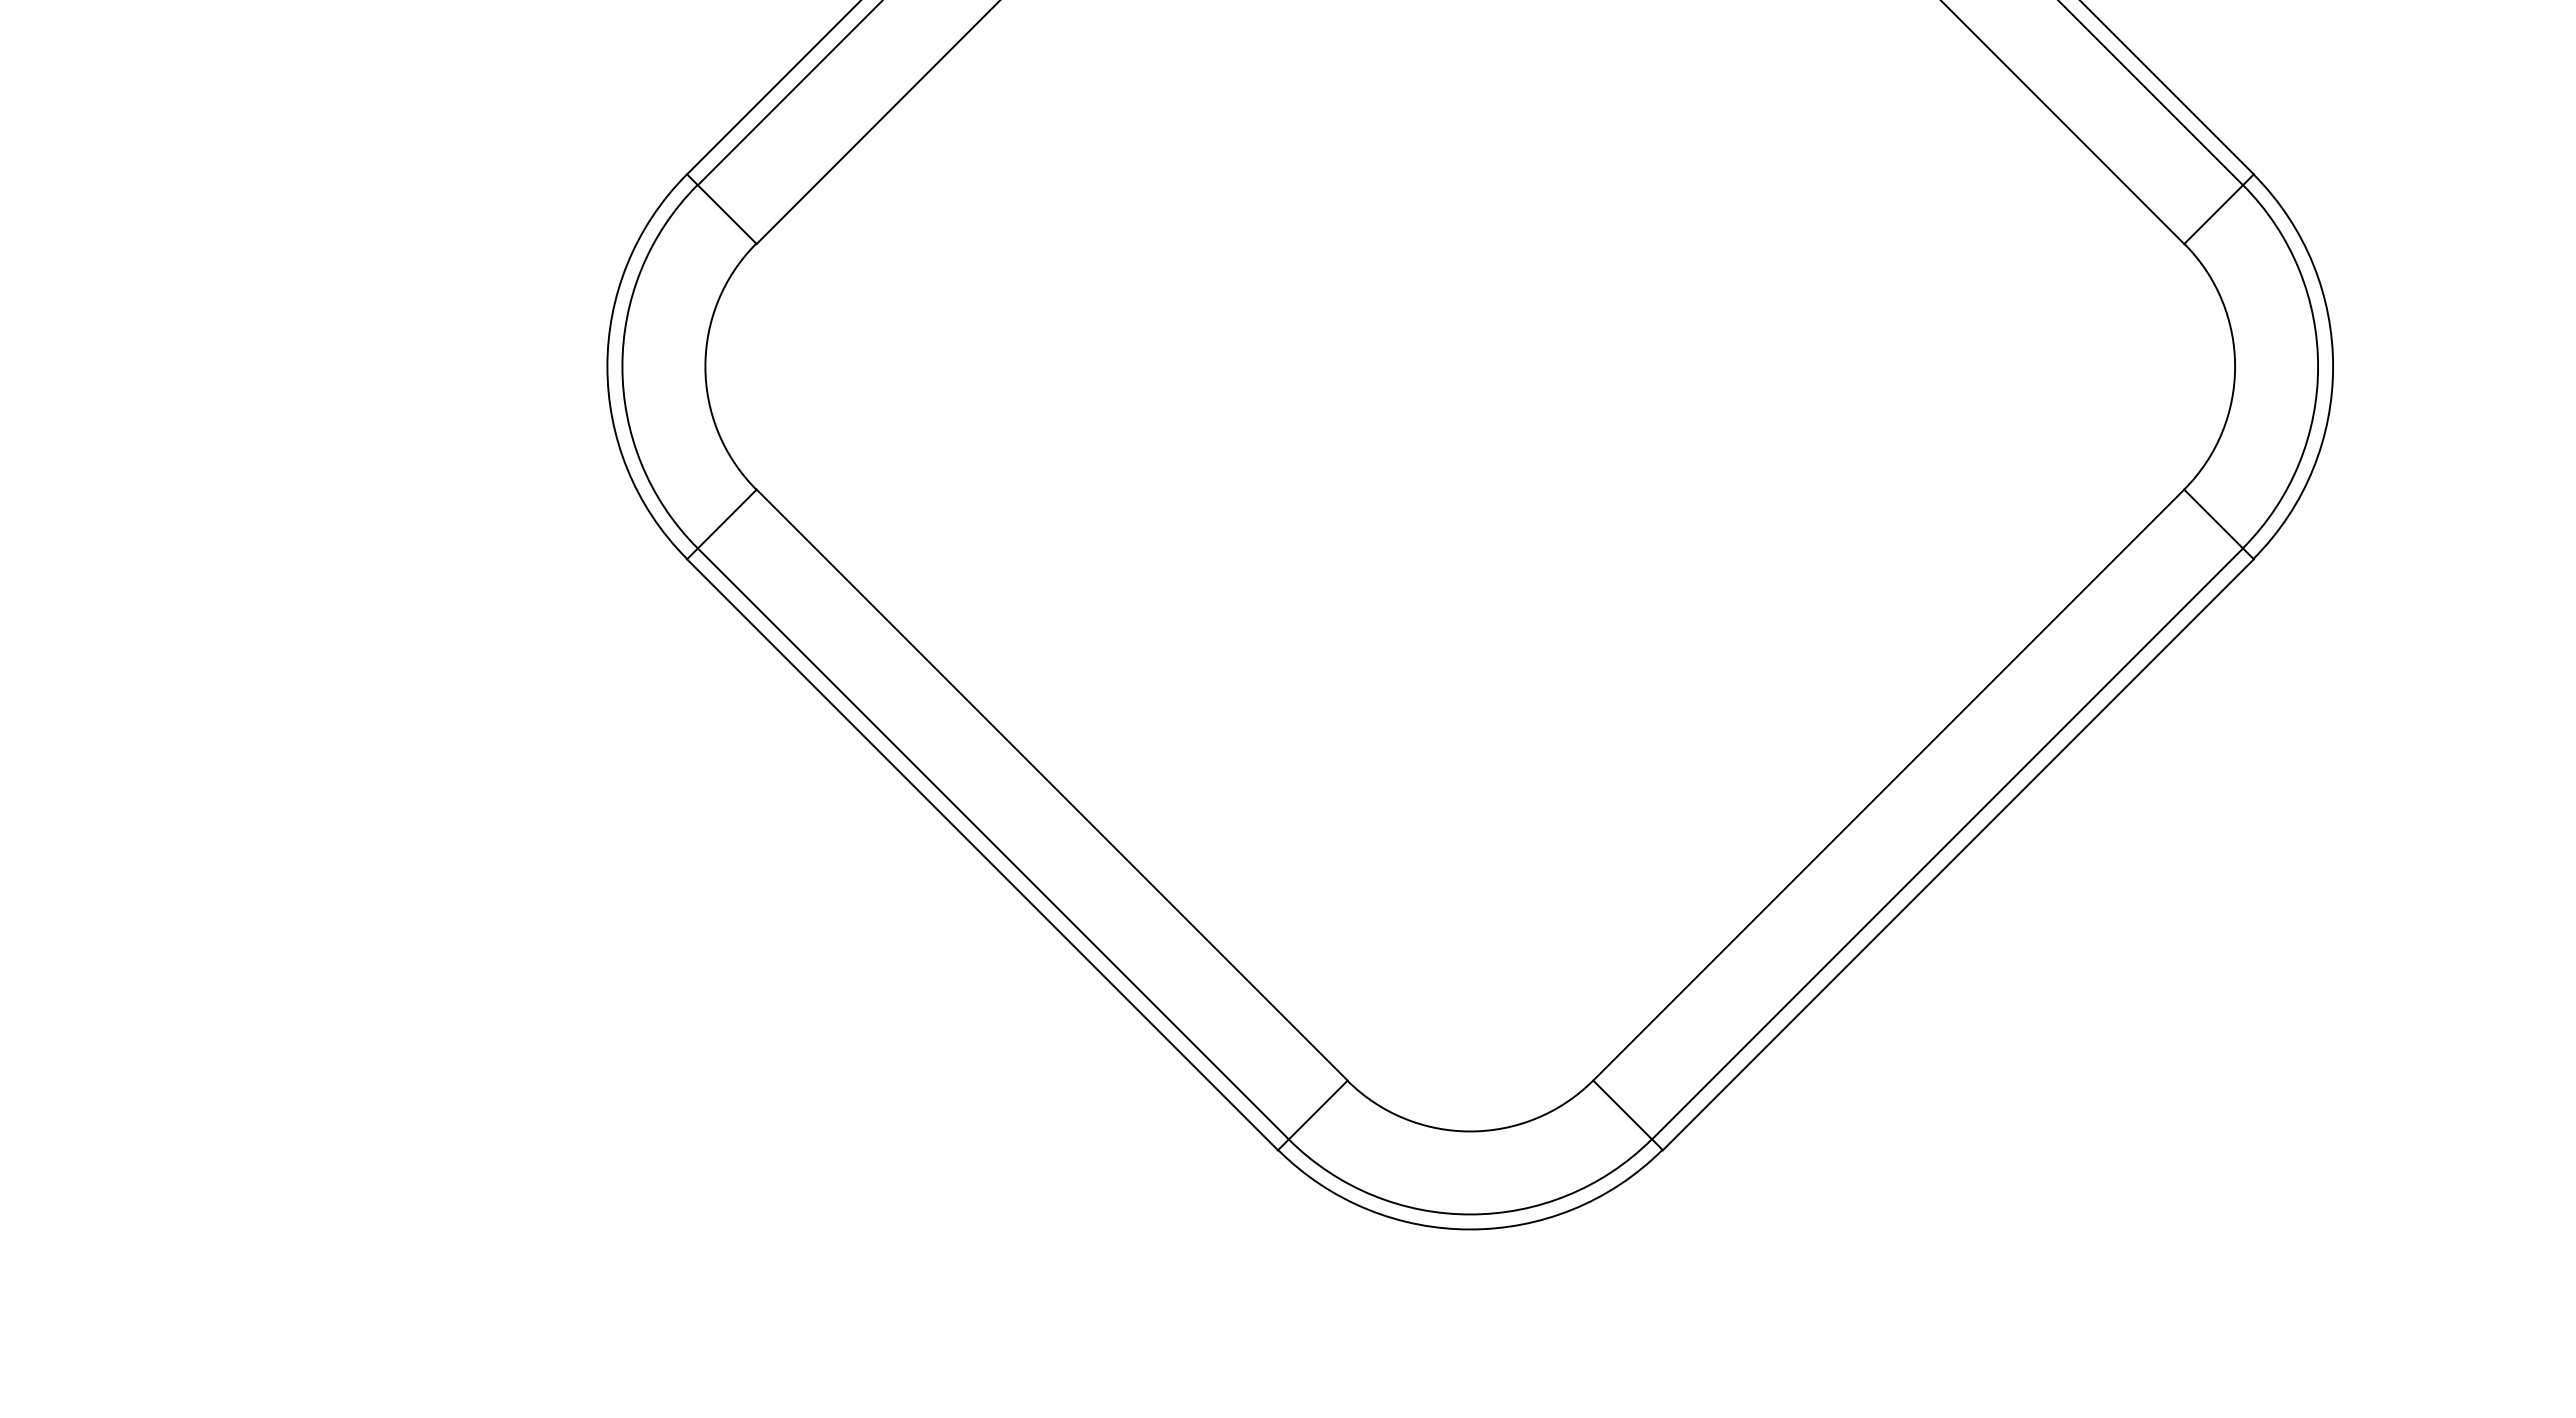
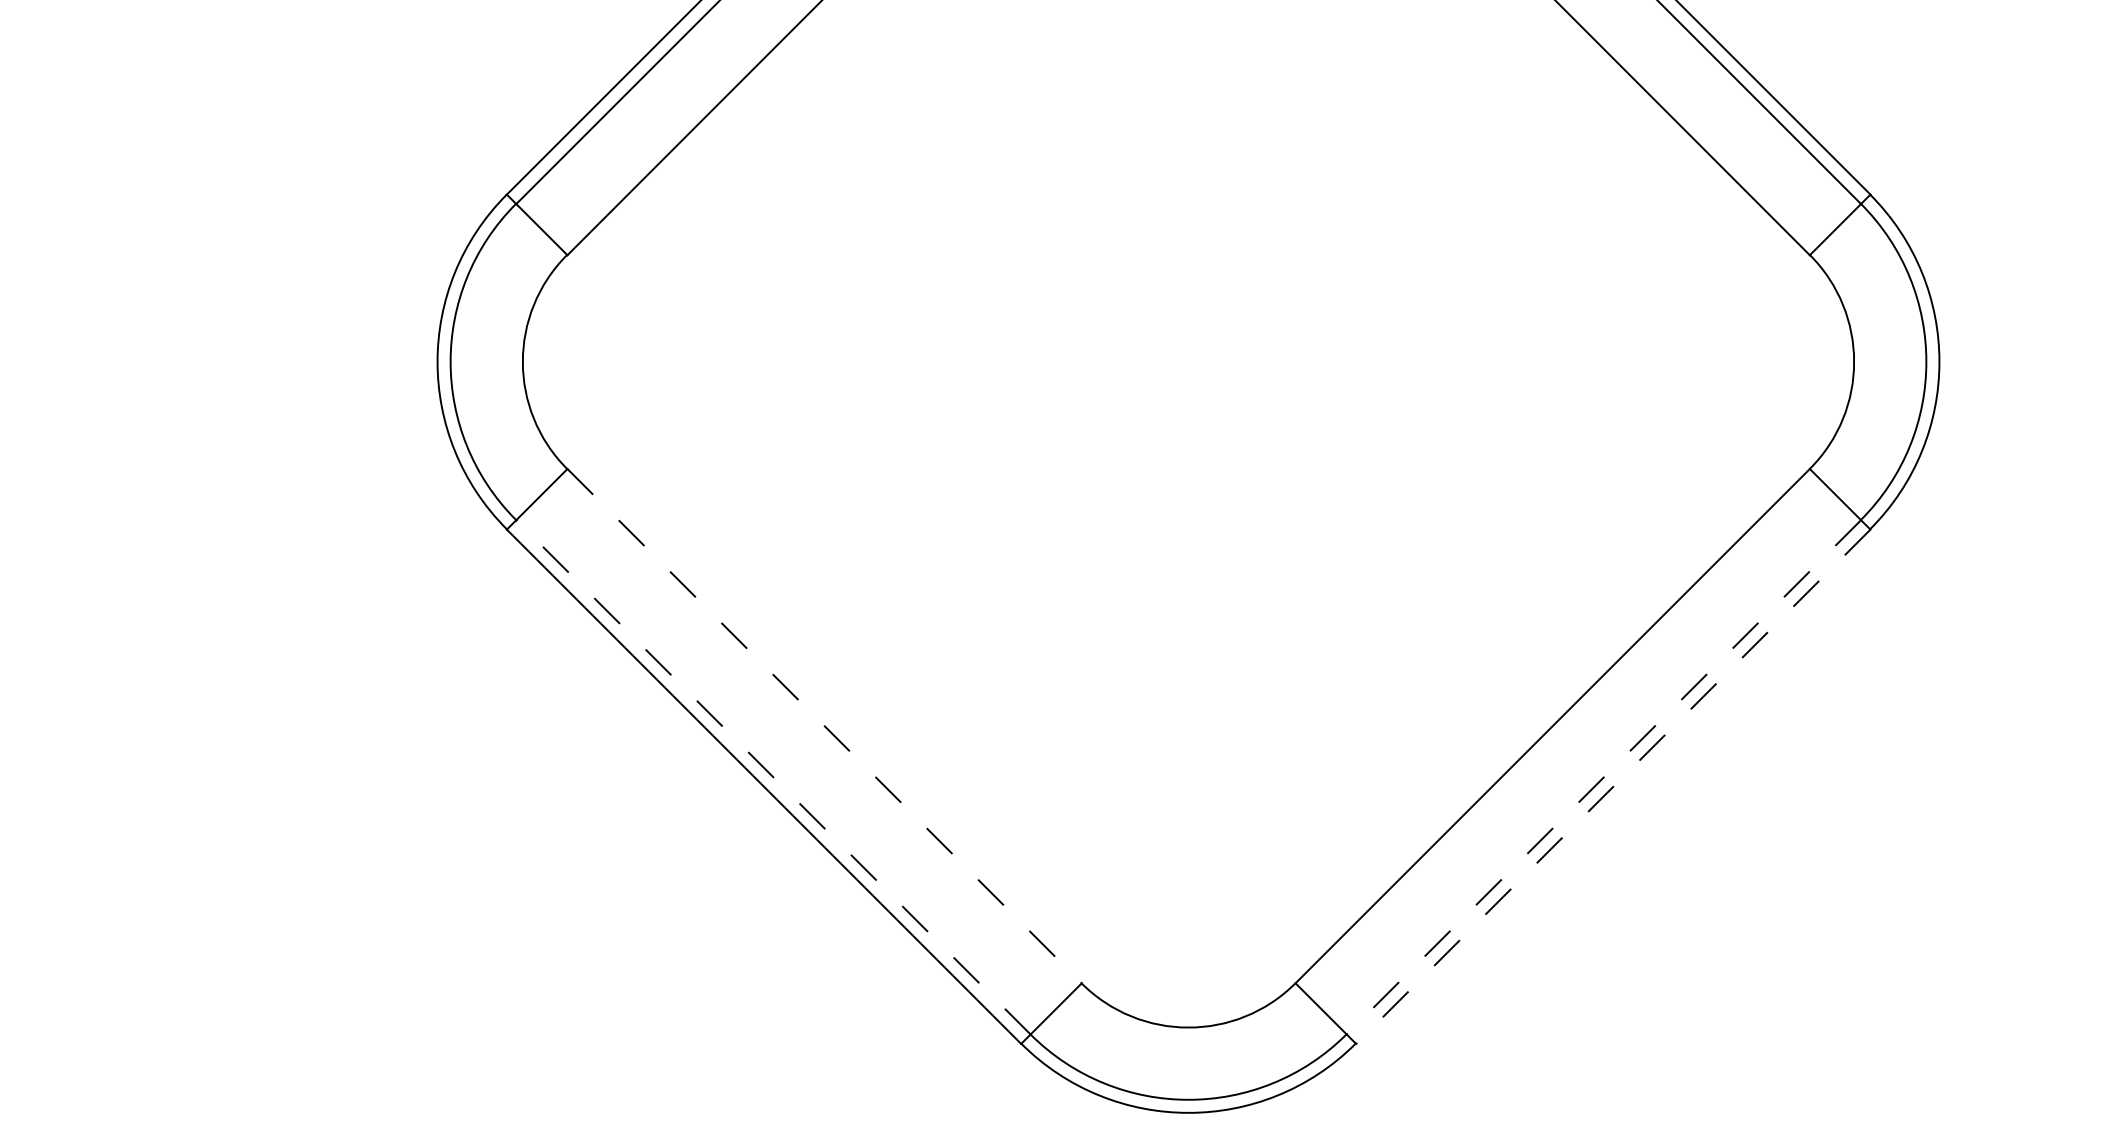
line: (1052, 785) -> (824, 726), solid -> dashed
line: (993, 843) -> (773, 776), solid -> dashed
line: (1947, 843) -> (1603, 776), solid -> dashed
line: (1958, 854) -> (1613, 786), solid -> dashed

